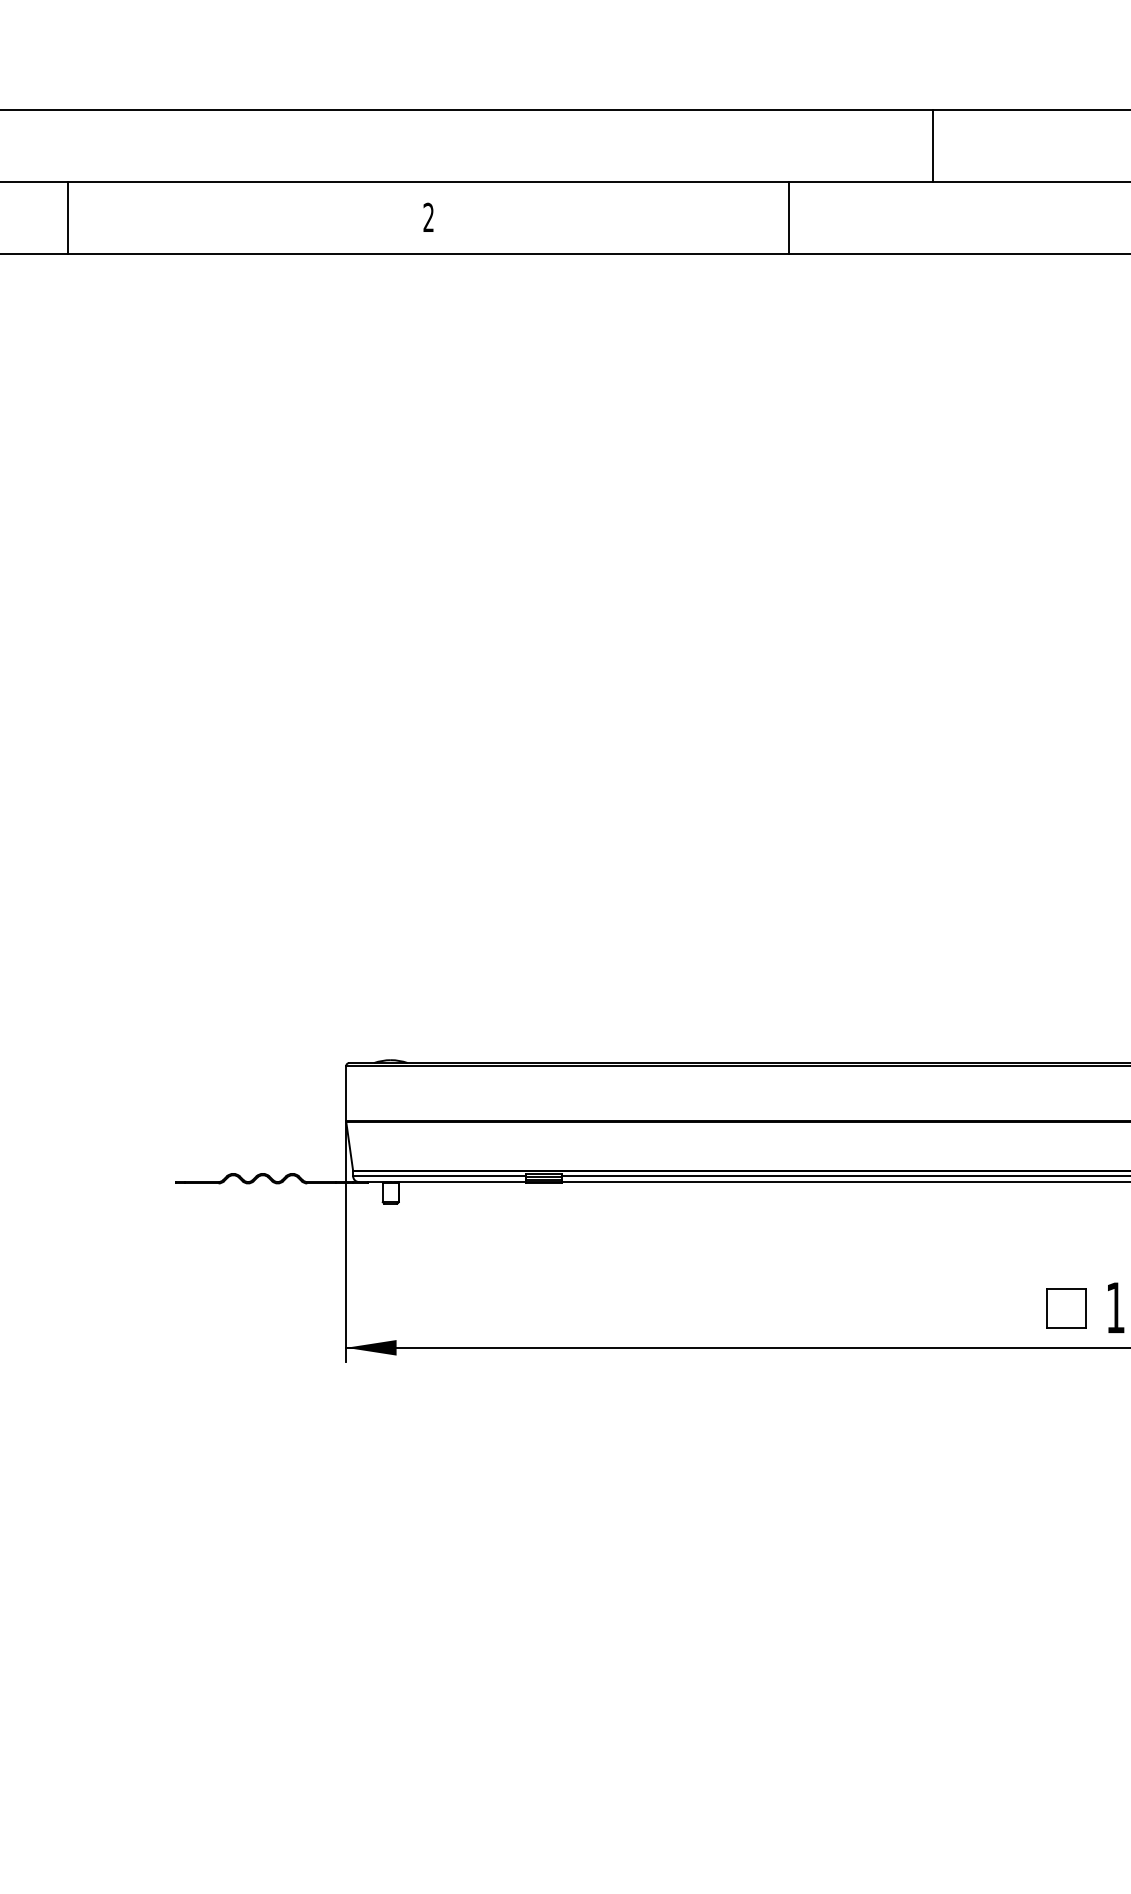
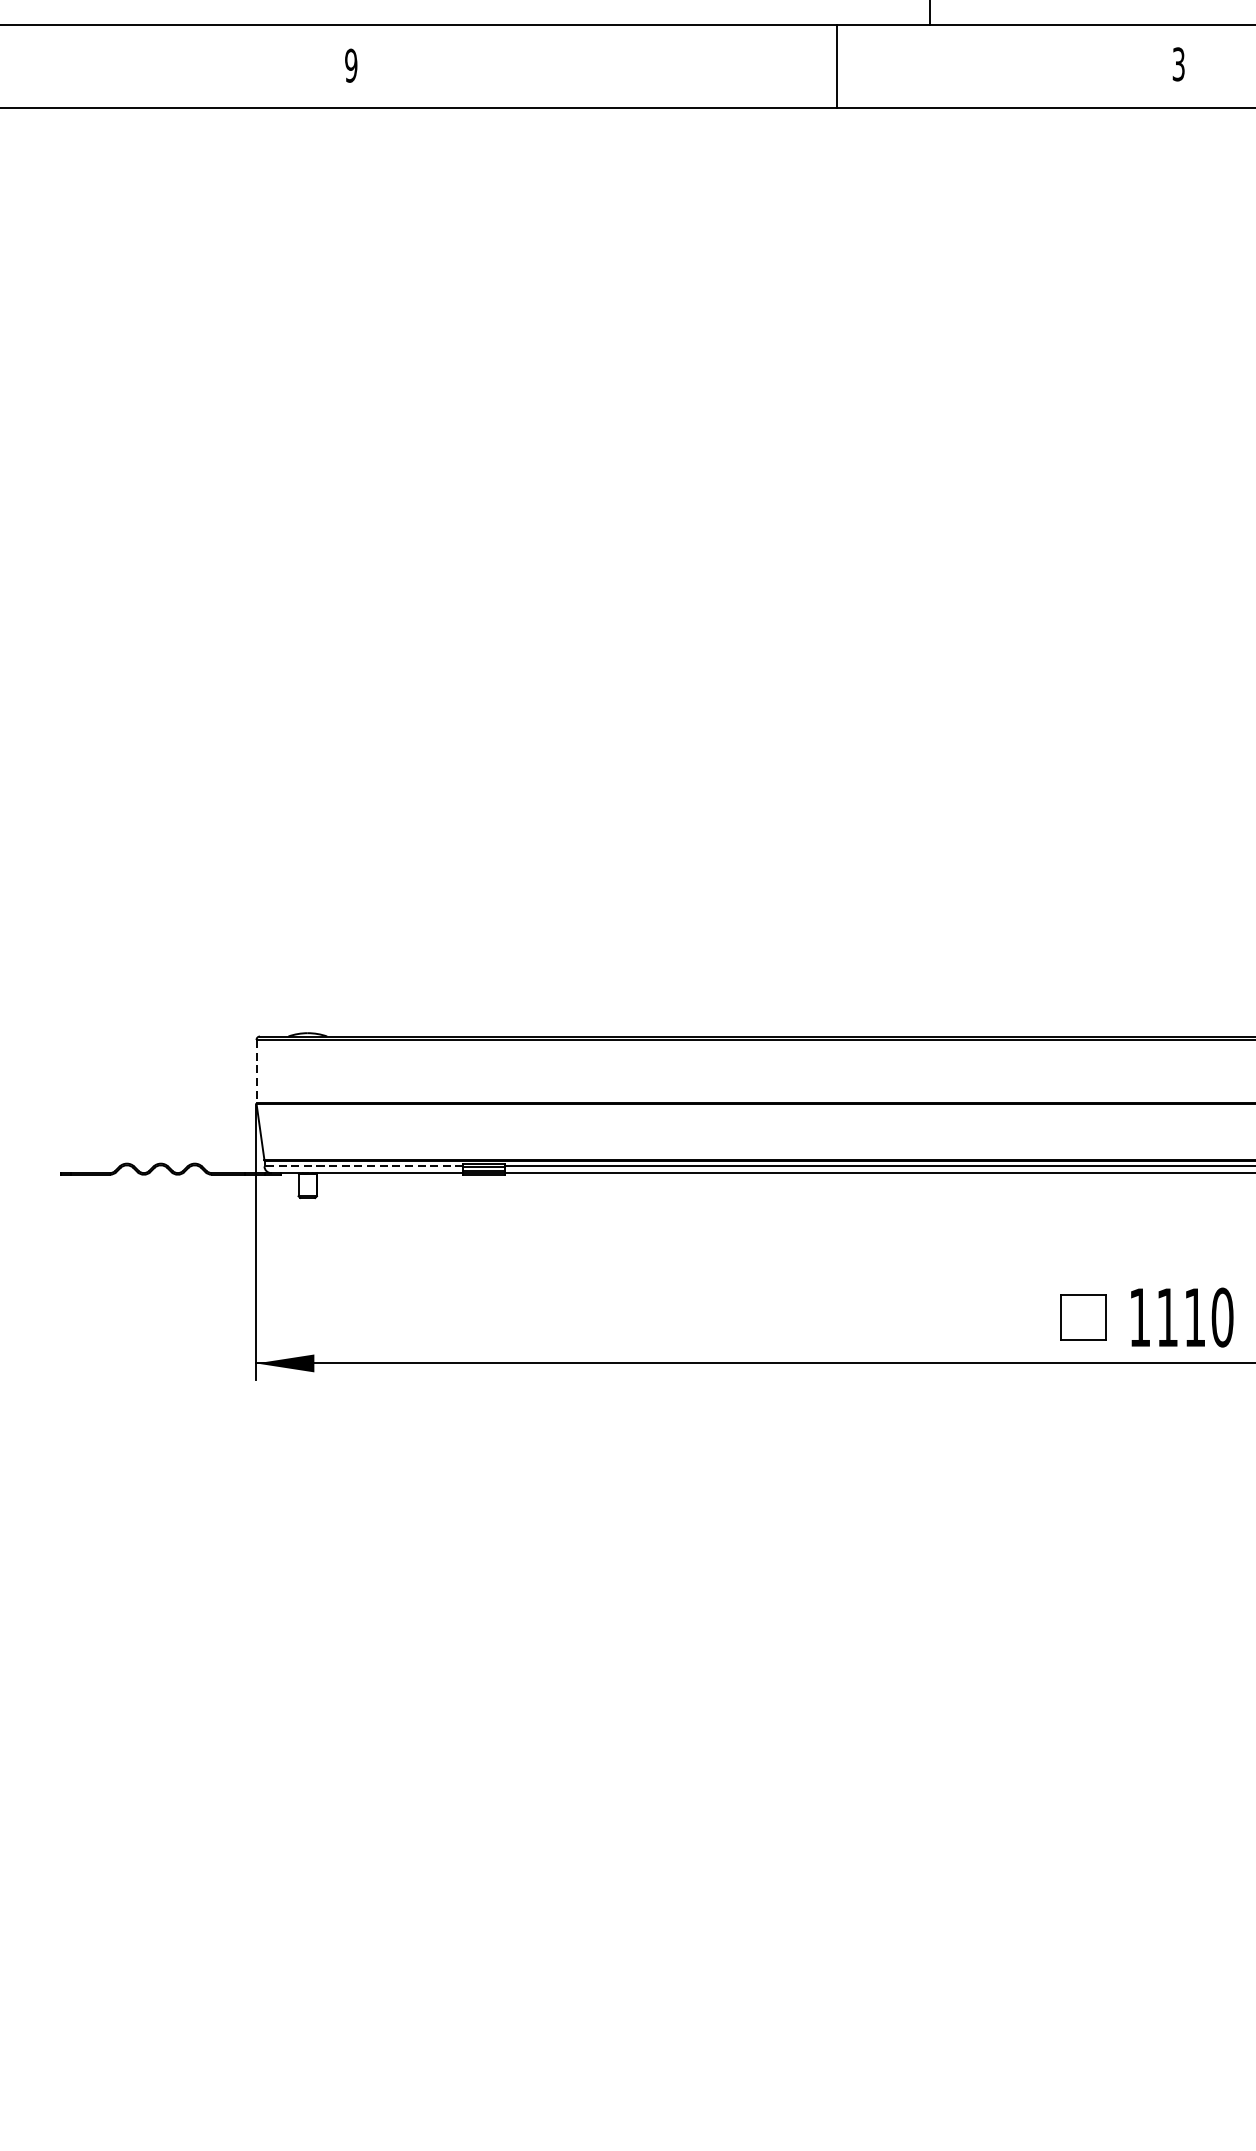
text: (428, 217) -> (351, 65), 2 -> 9
line: (788, 218) -> (836, 66), moved
line: (346, 1094) -> (256, 1072), solid -> dashed
line: (439, 1176) -> (363, 1166), solid -> dashed

